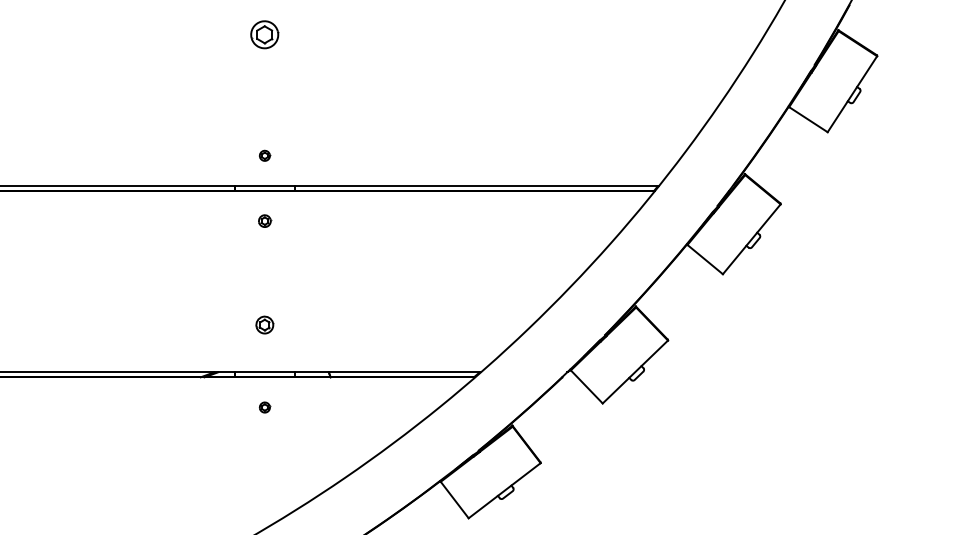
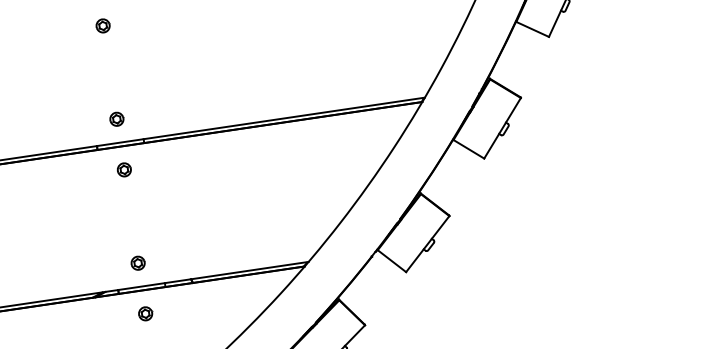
part: (264, 34) -> (102, 25), size x0.62
part: (264, 155) -> (116, 119), size x1.67
part: (264, 220) -> (124, 169), size x1.43
part: (264, 324) -> (137, 262), moved
part: (264, 407) -> (145, 313), size x1.67

